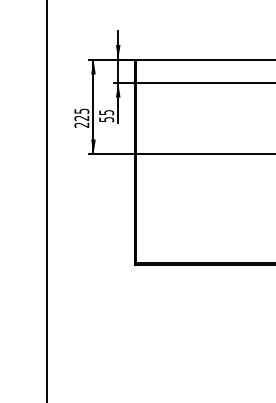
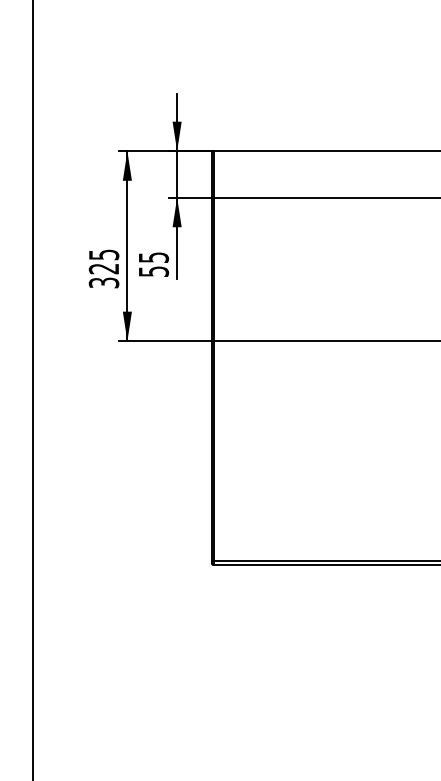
text: (82, 124) -> (105, 281), 225 -> 325

